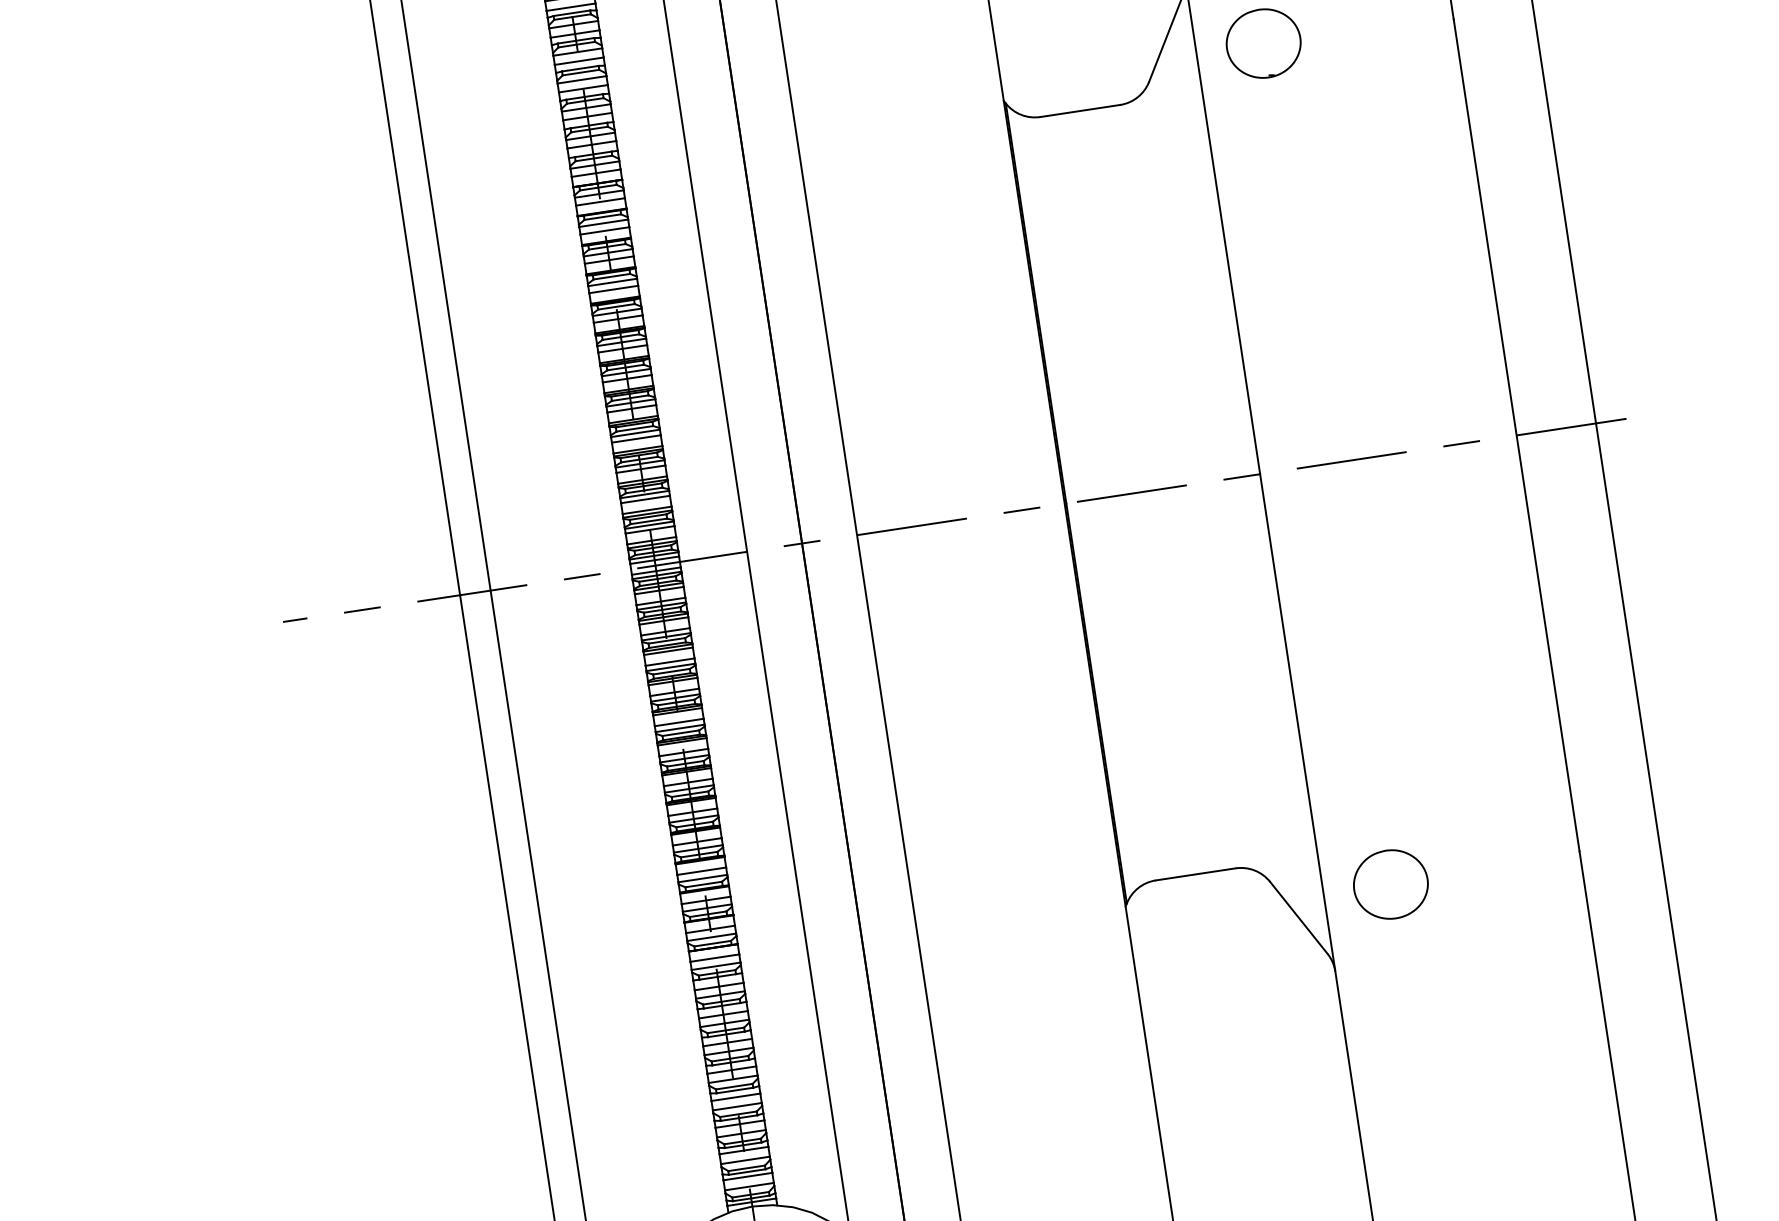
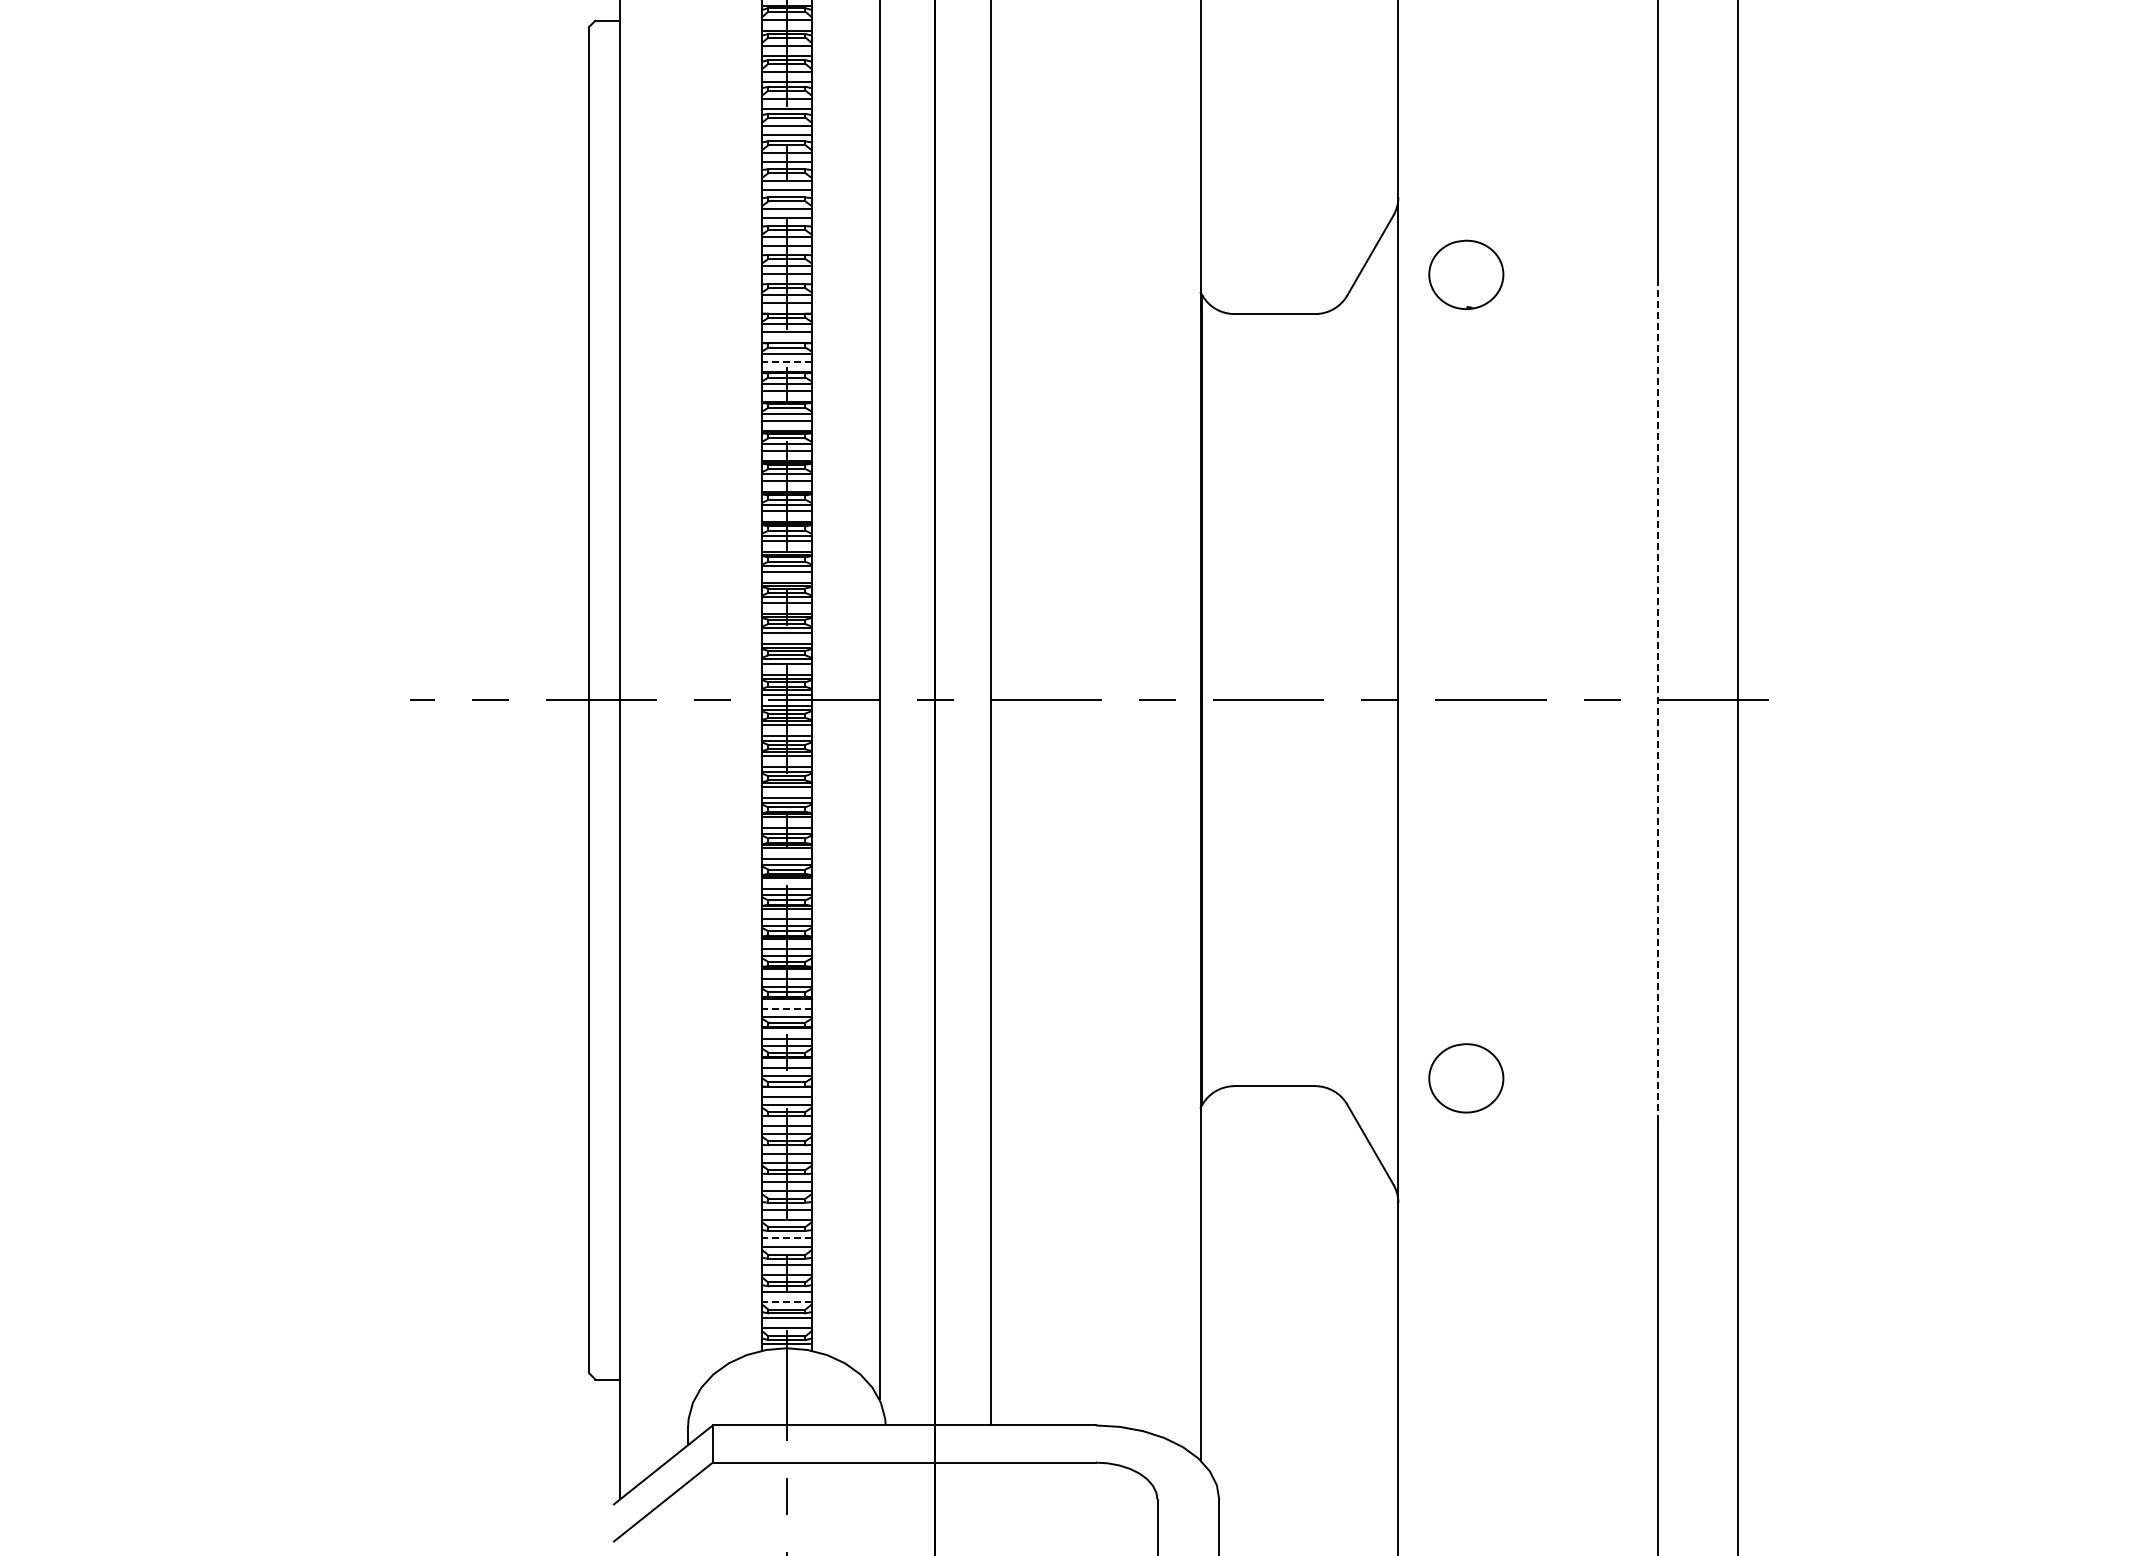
line: (604, 230) -> (786, 361), solid -> dashed
line: (1516, 435) -> (1657, 700), solid -> dashed
line: (701, 871) -> (786, 1009), solid -> dashed
part: (1391, 884) -> (1466, 1078), moved
line: (735, 1097) -> (786, 1237), solid -> dashed
line: (745, 1160) -> (786, 1301), solid -> dashed

